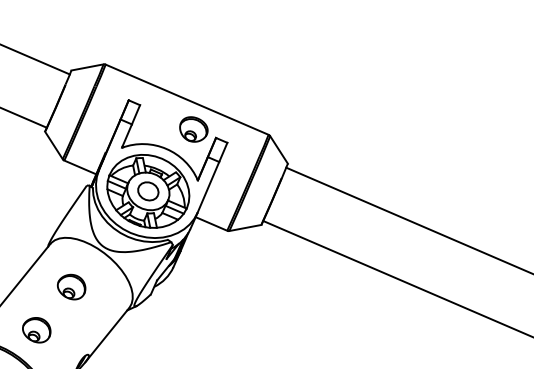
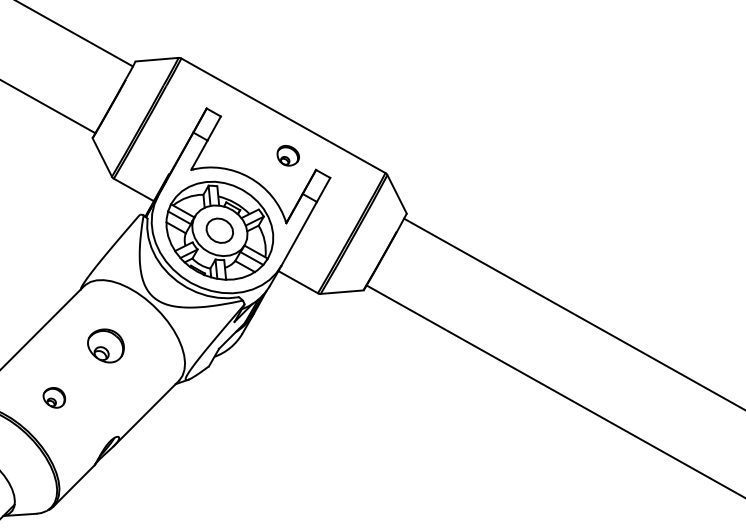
part: (194, 129) -> (288, 155), size x0.6
part: (36, 330) -> (54, 397), size x0.6

